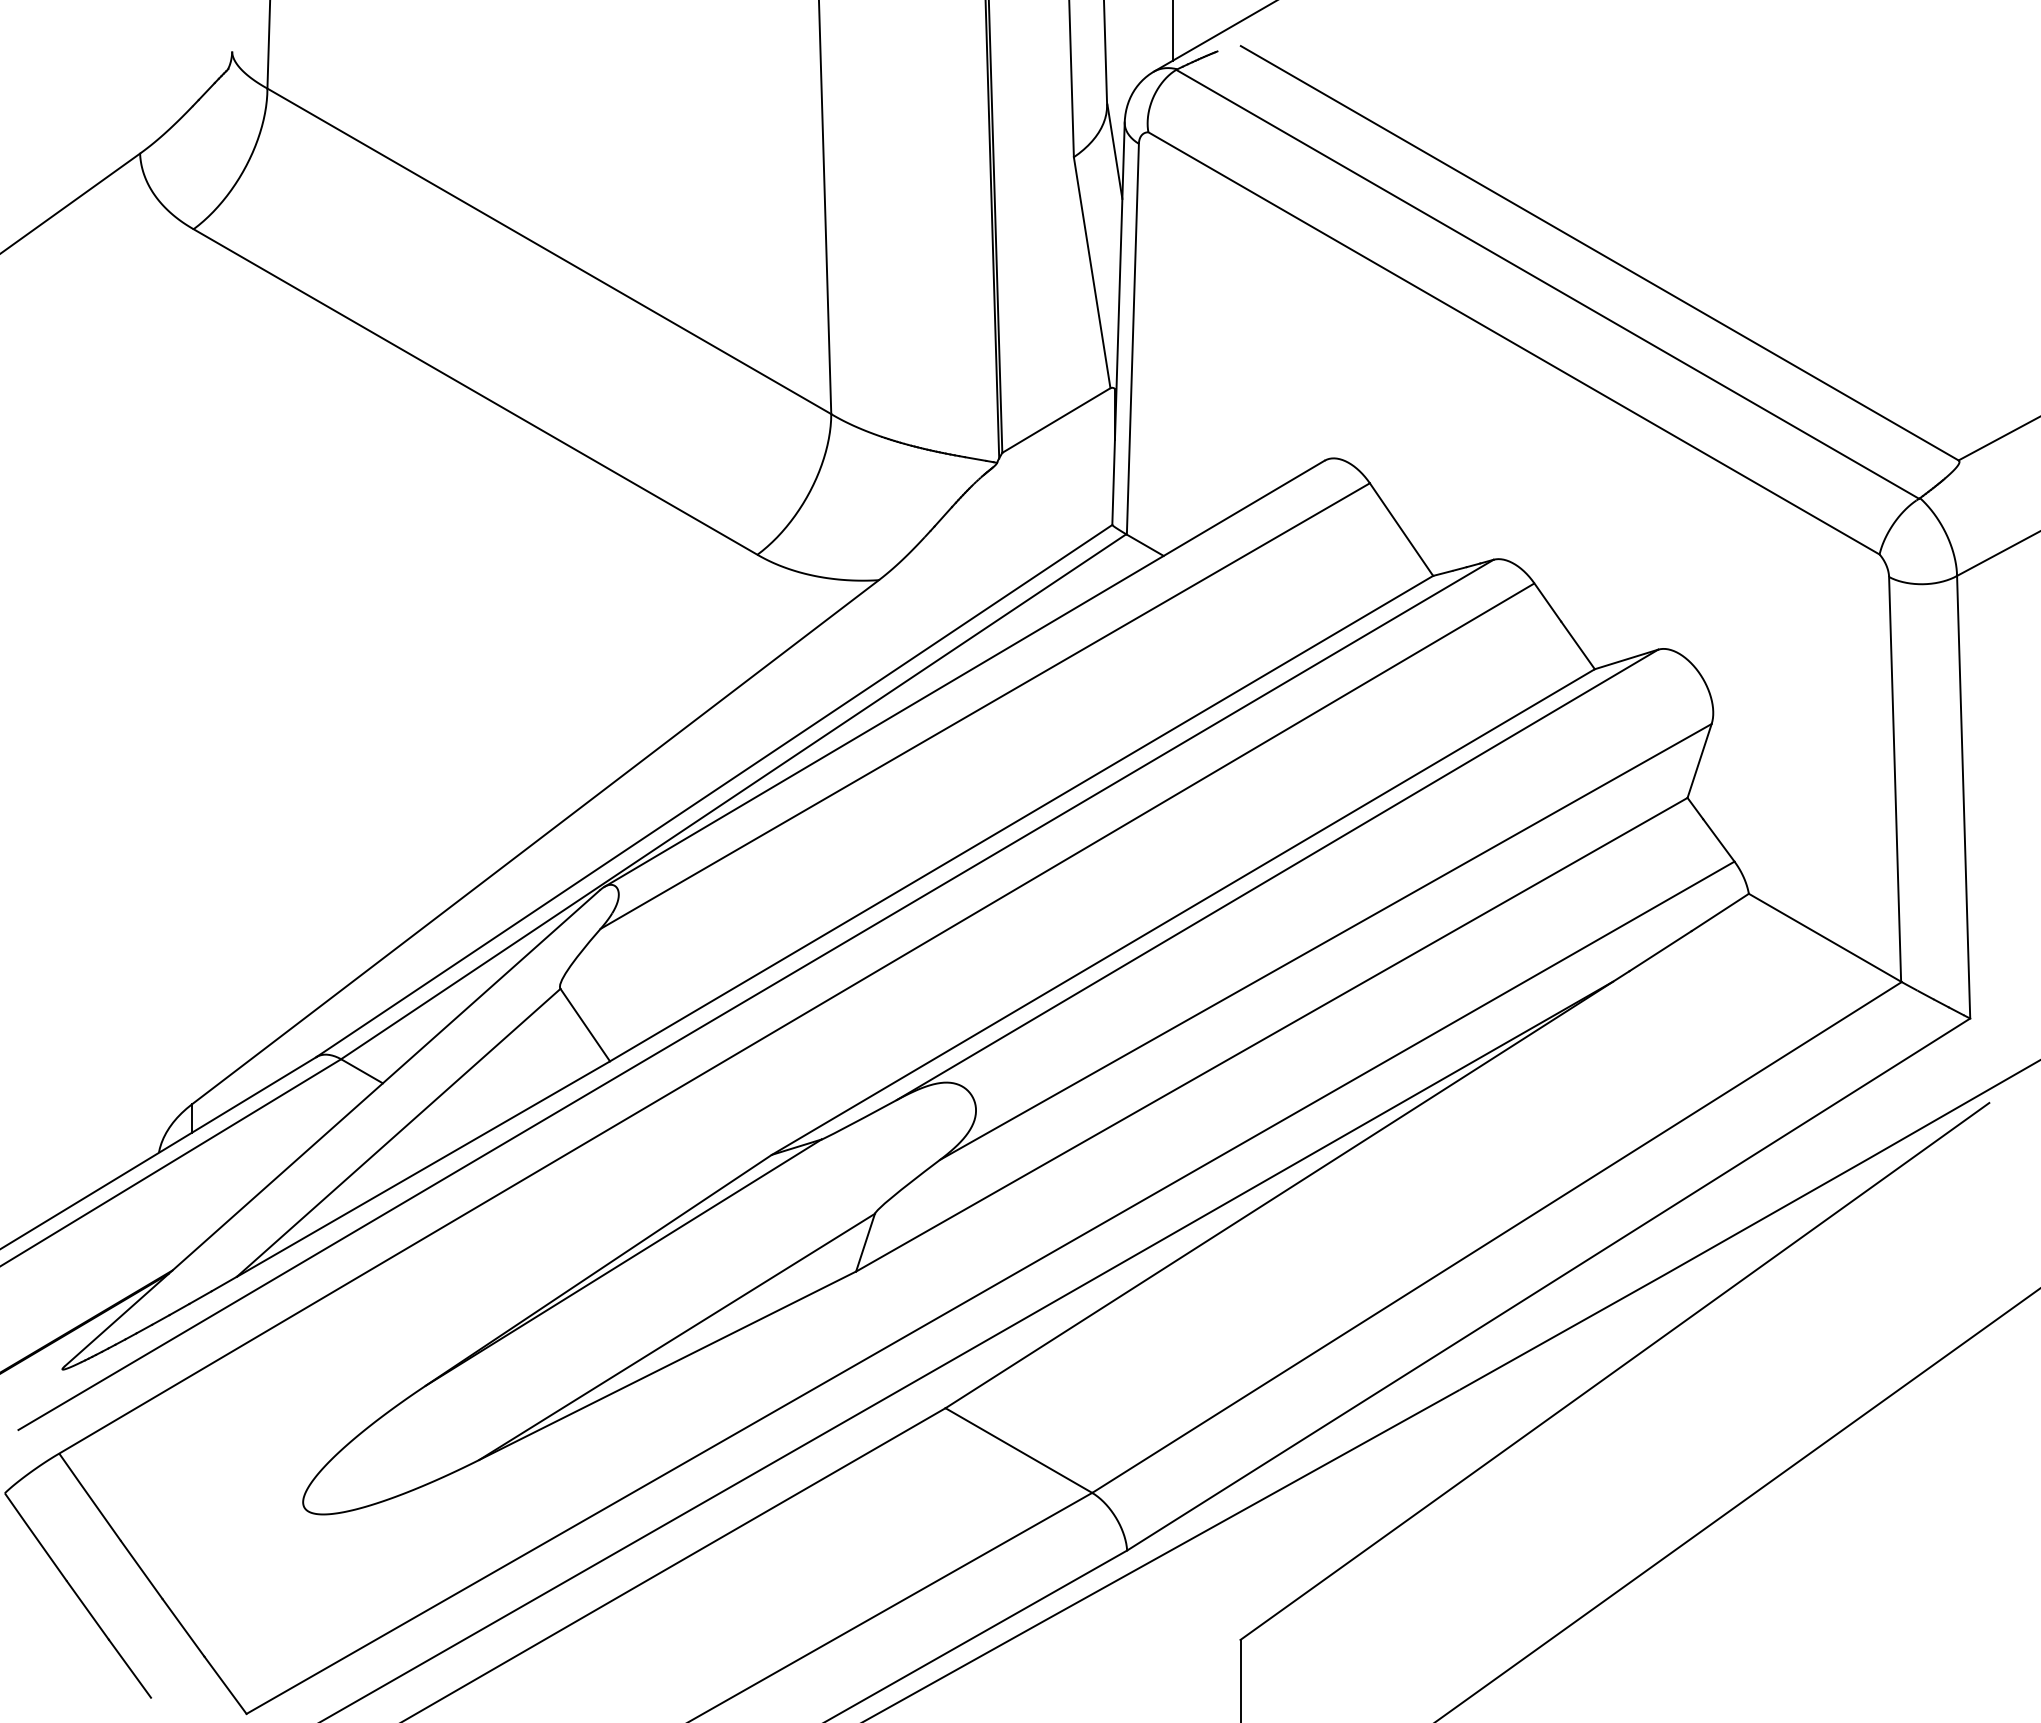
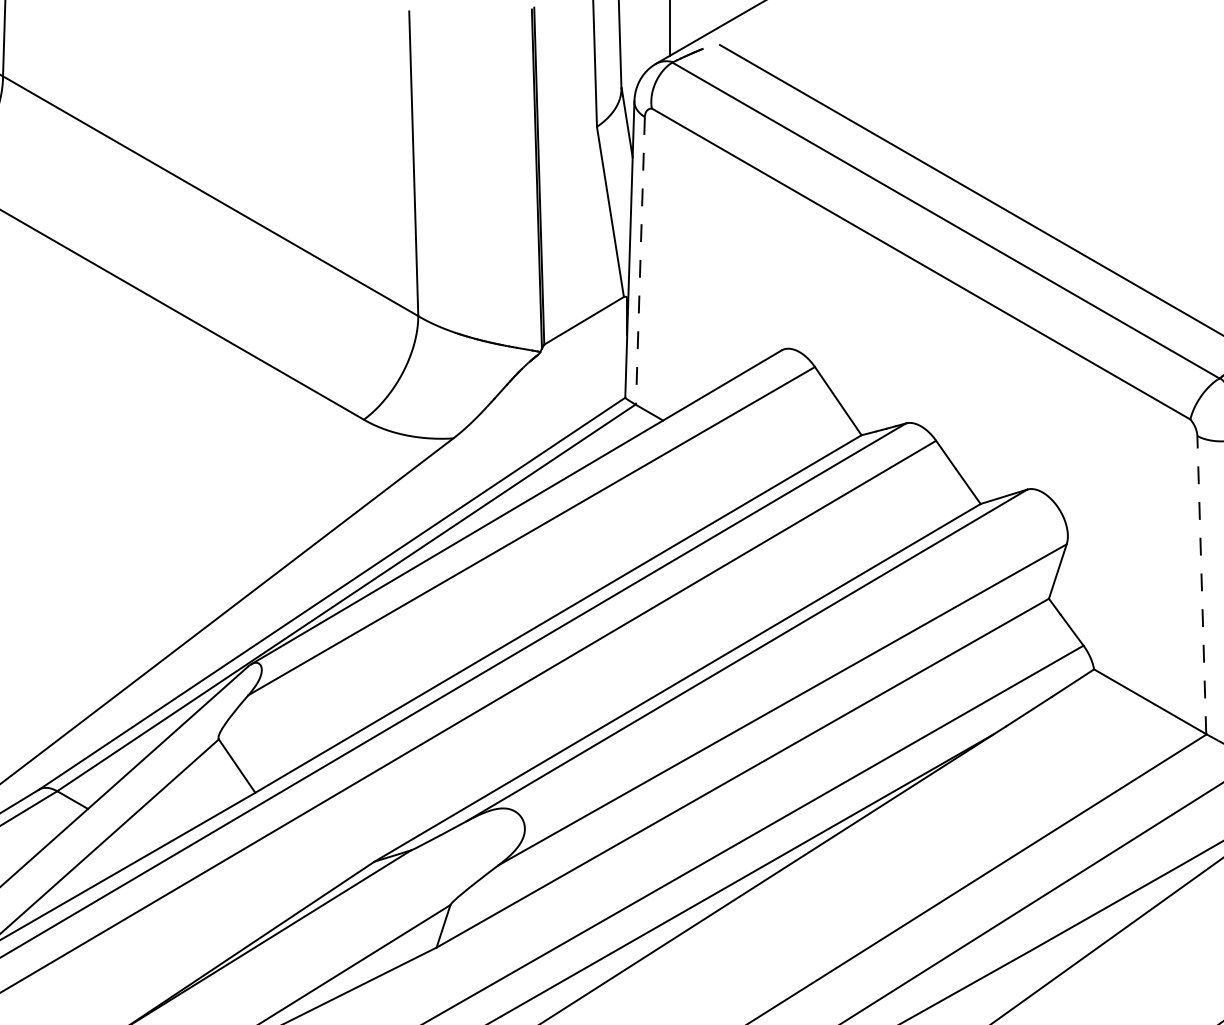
line: (1132, 339) -> (640, 261), solid -> dashed
line: (1895, 778) -> (1202, 584), solid -> dashed

